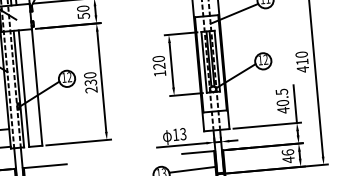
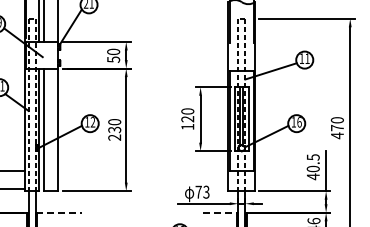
text: (265, 60) -> (299, 122), 12 -> 16
text: (302, 61) -> (337, 127), 410 -> 470
text: (175, 134) -> (198, 191), 13 -> 73
line: (199, 152) -> (221, 212), solid -> dashed
line: (45, 165) -> (59, 212), solid -> dashed

